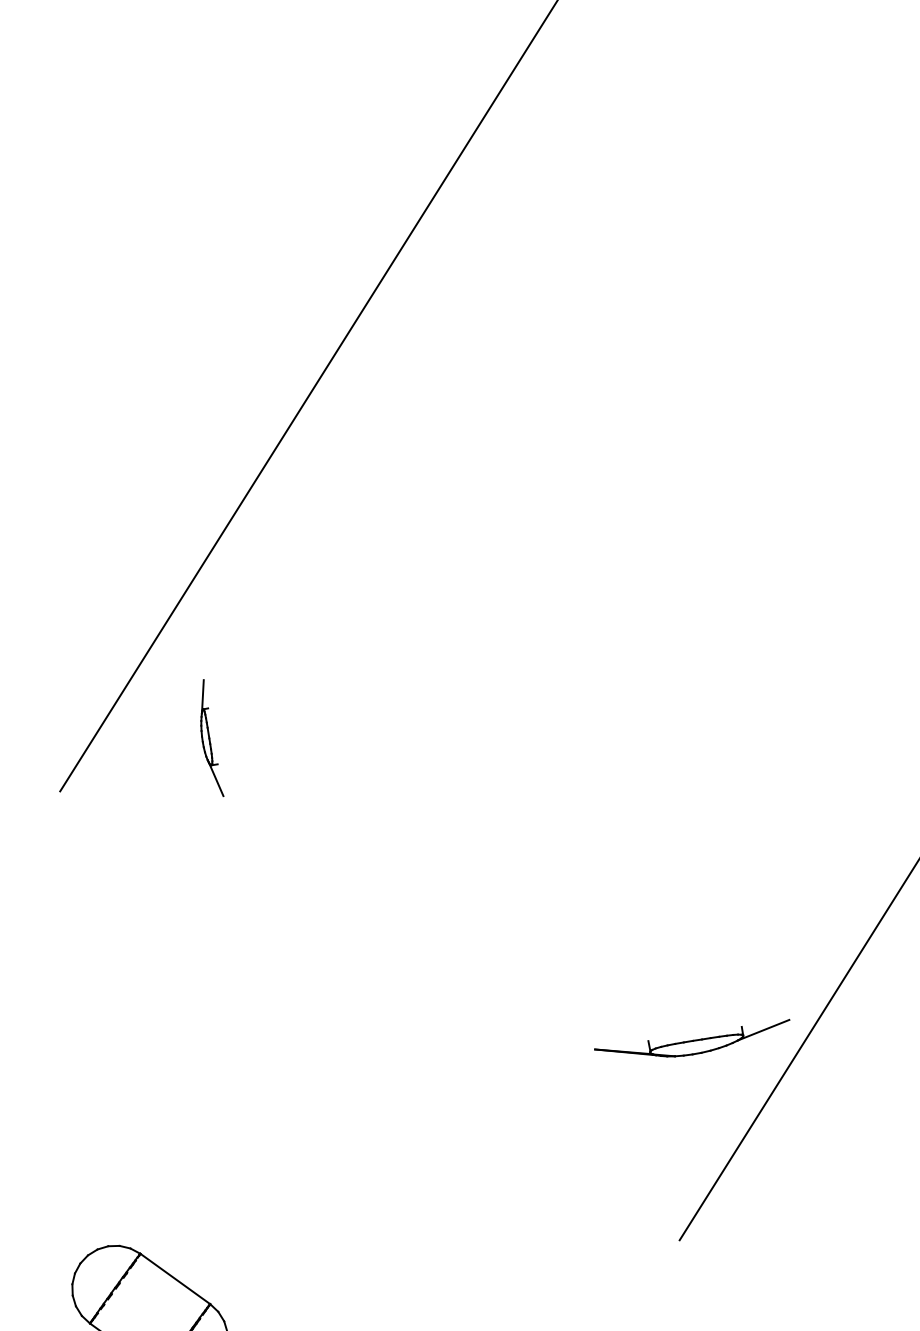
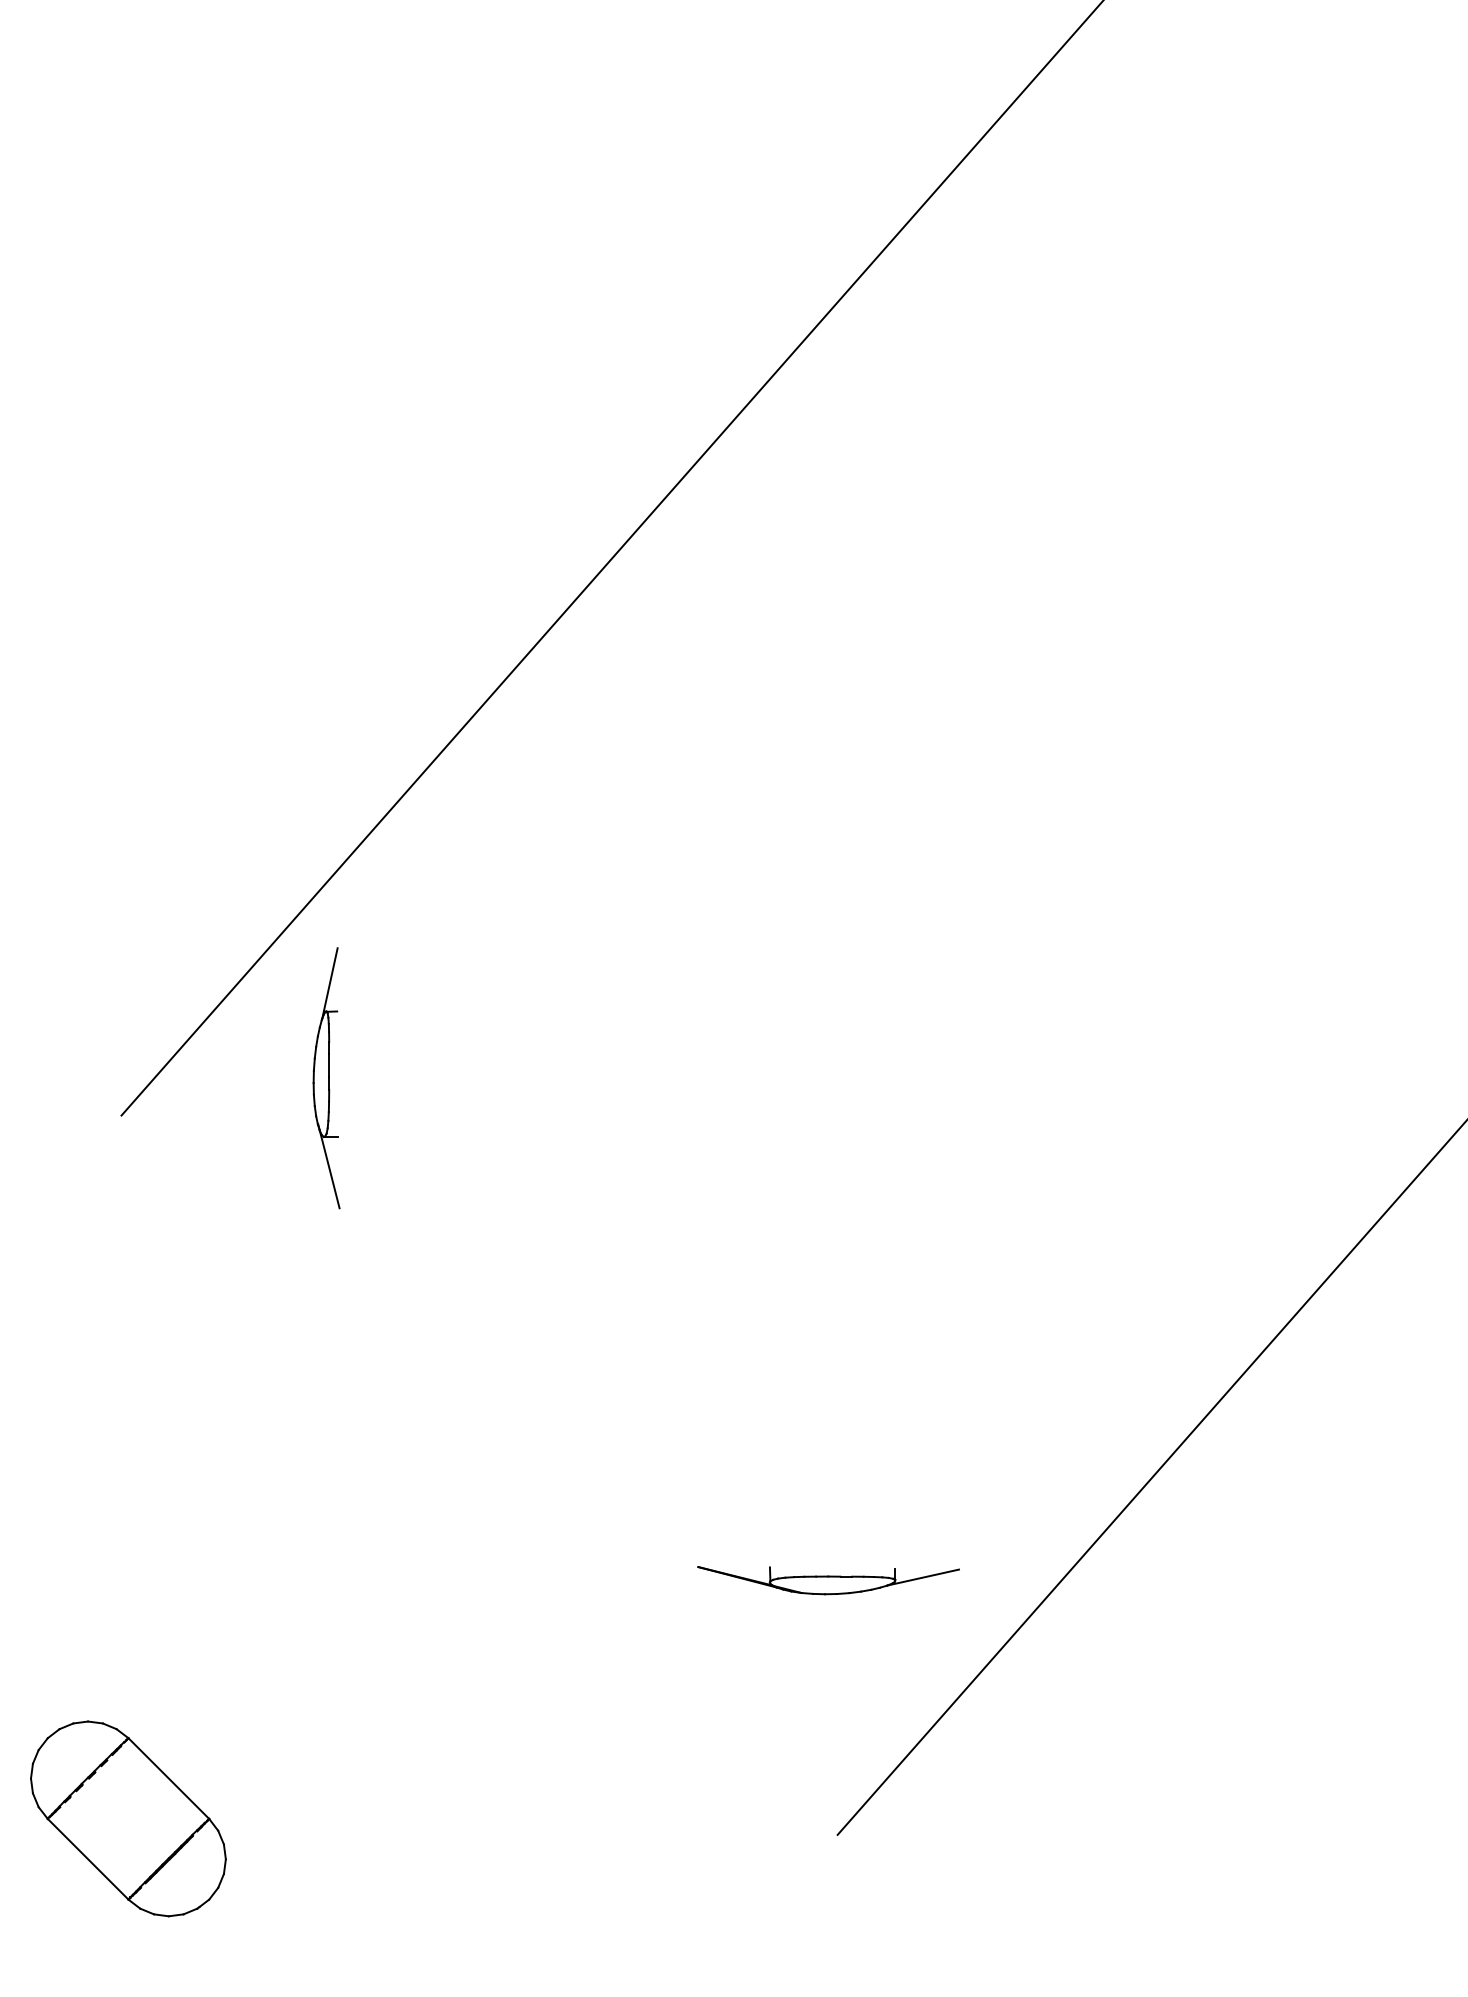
part: (208, 739) -> (326, 1078), size x1.67
part: (693, 1043) -> (828, 1580), moved

